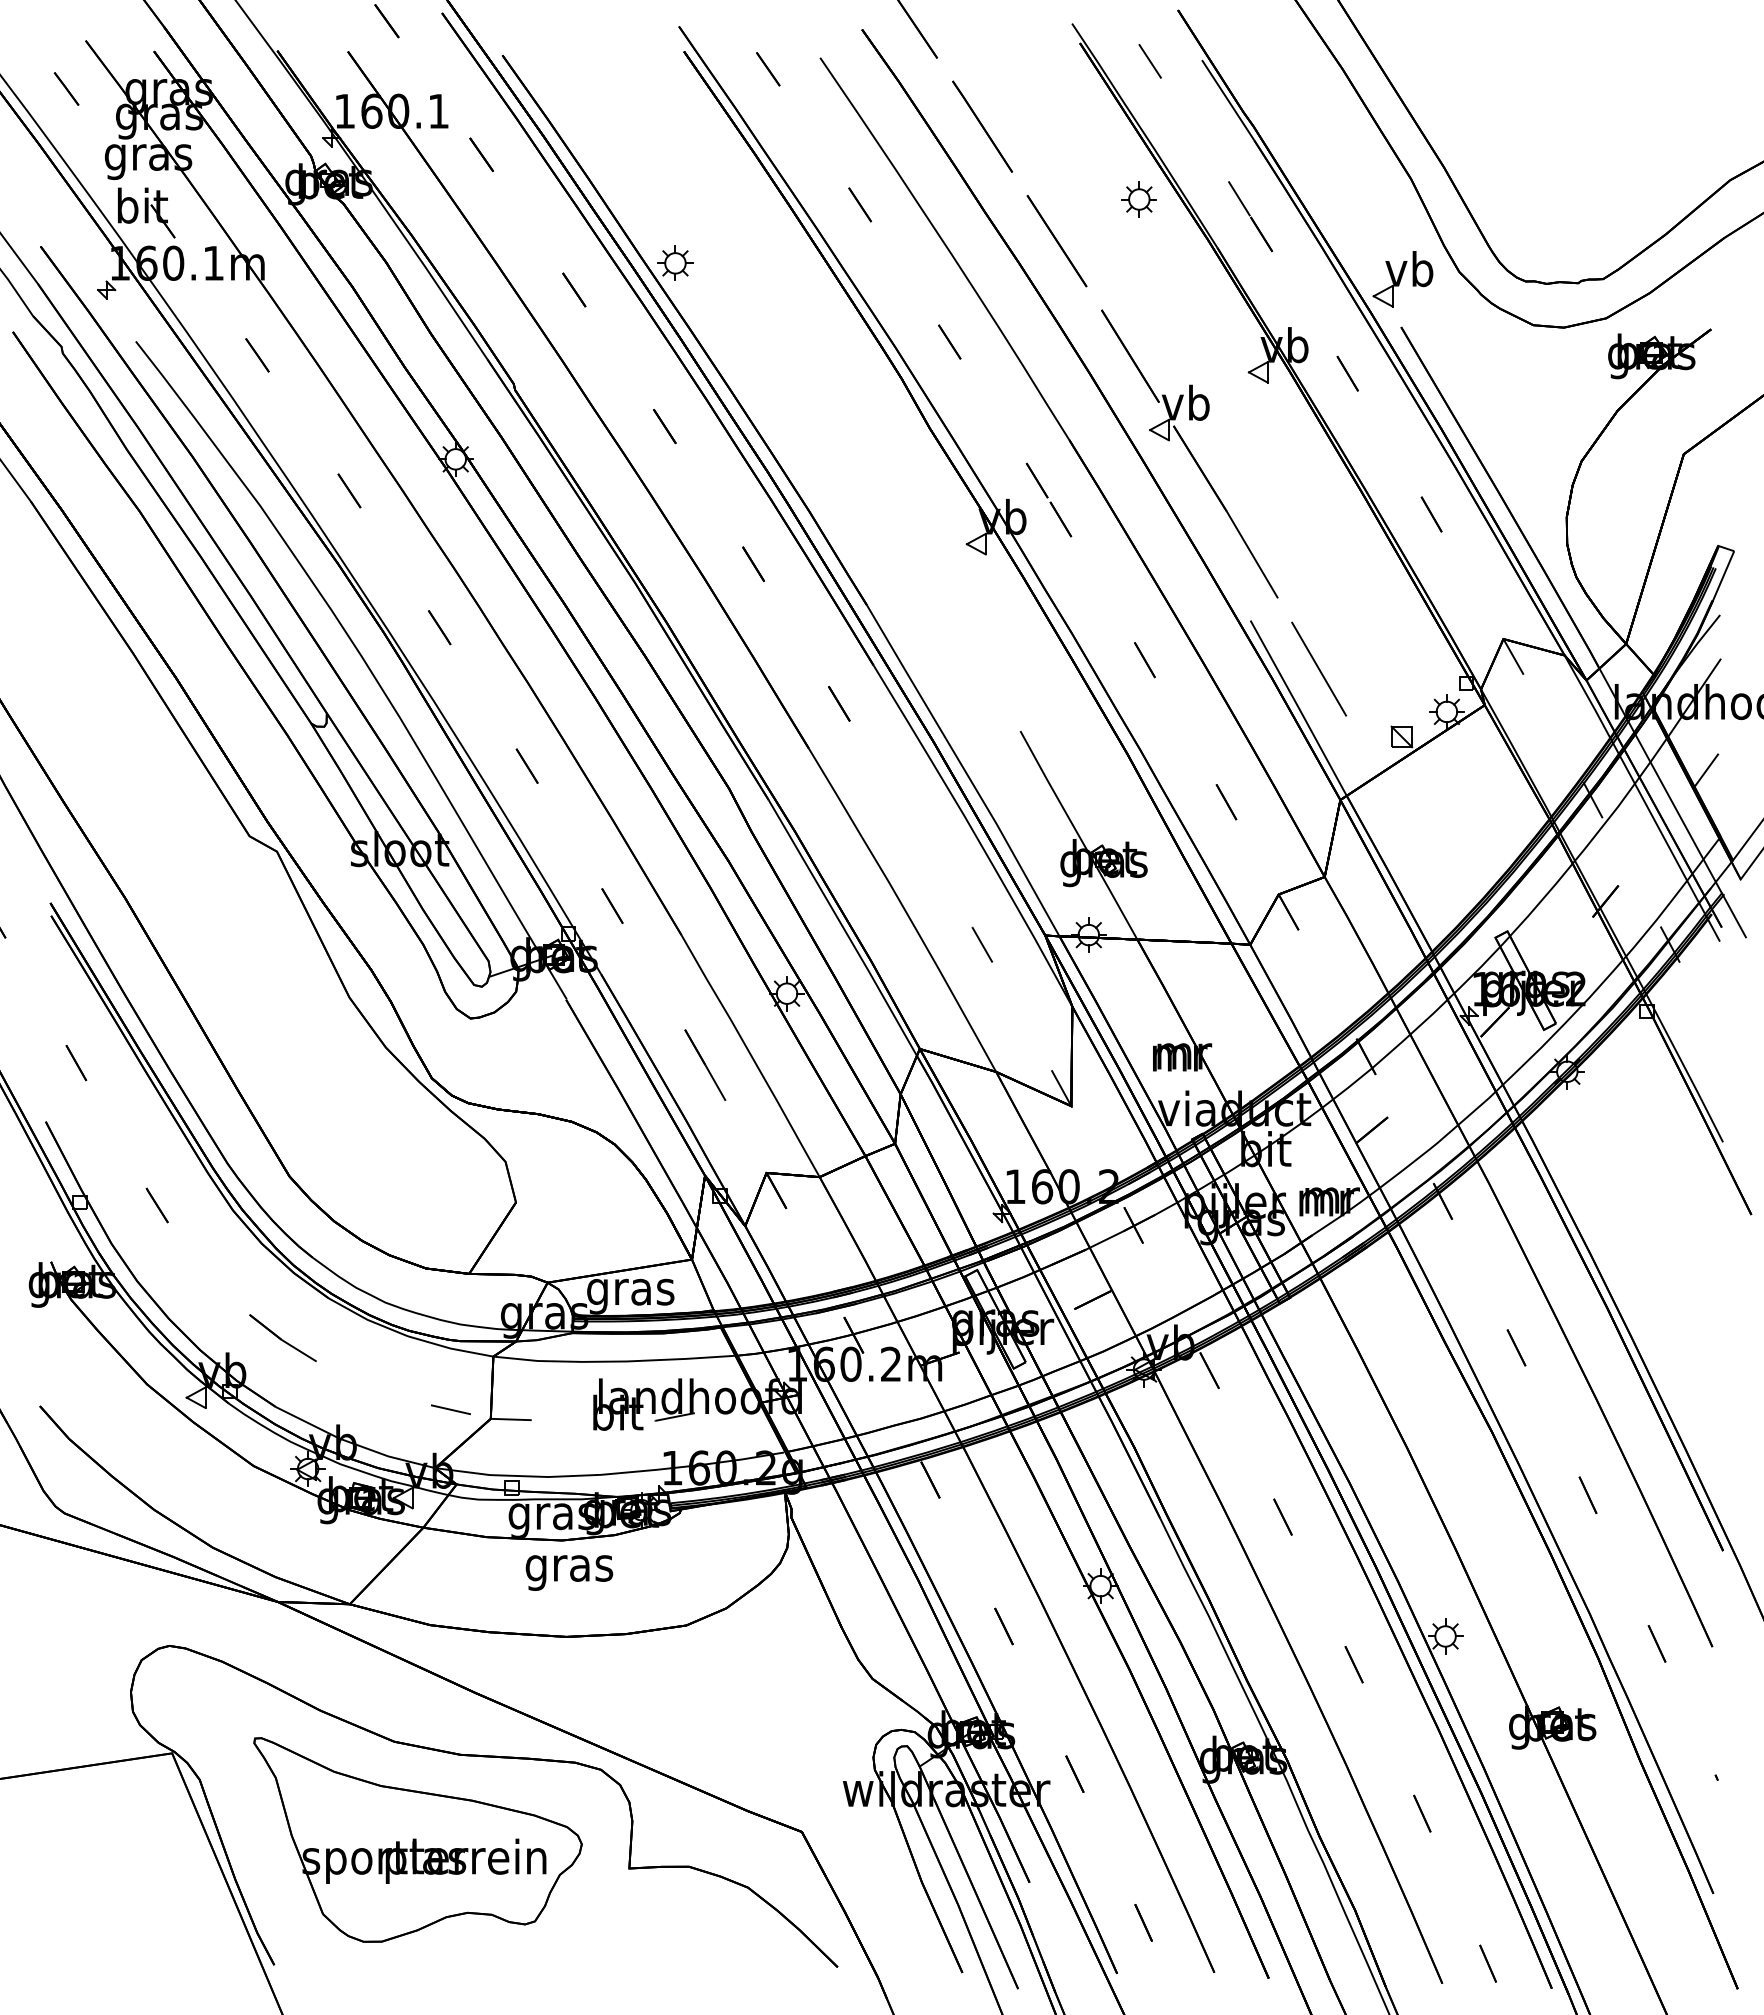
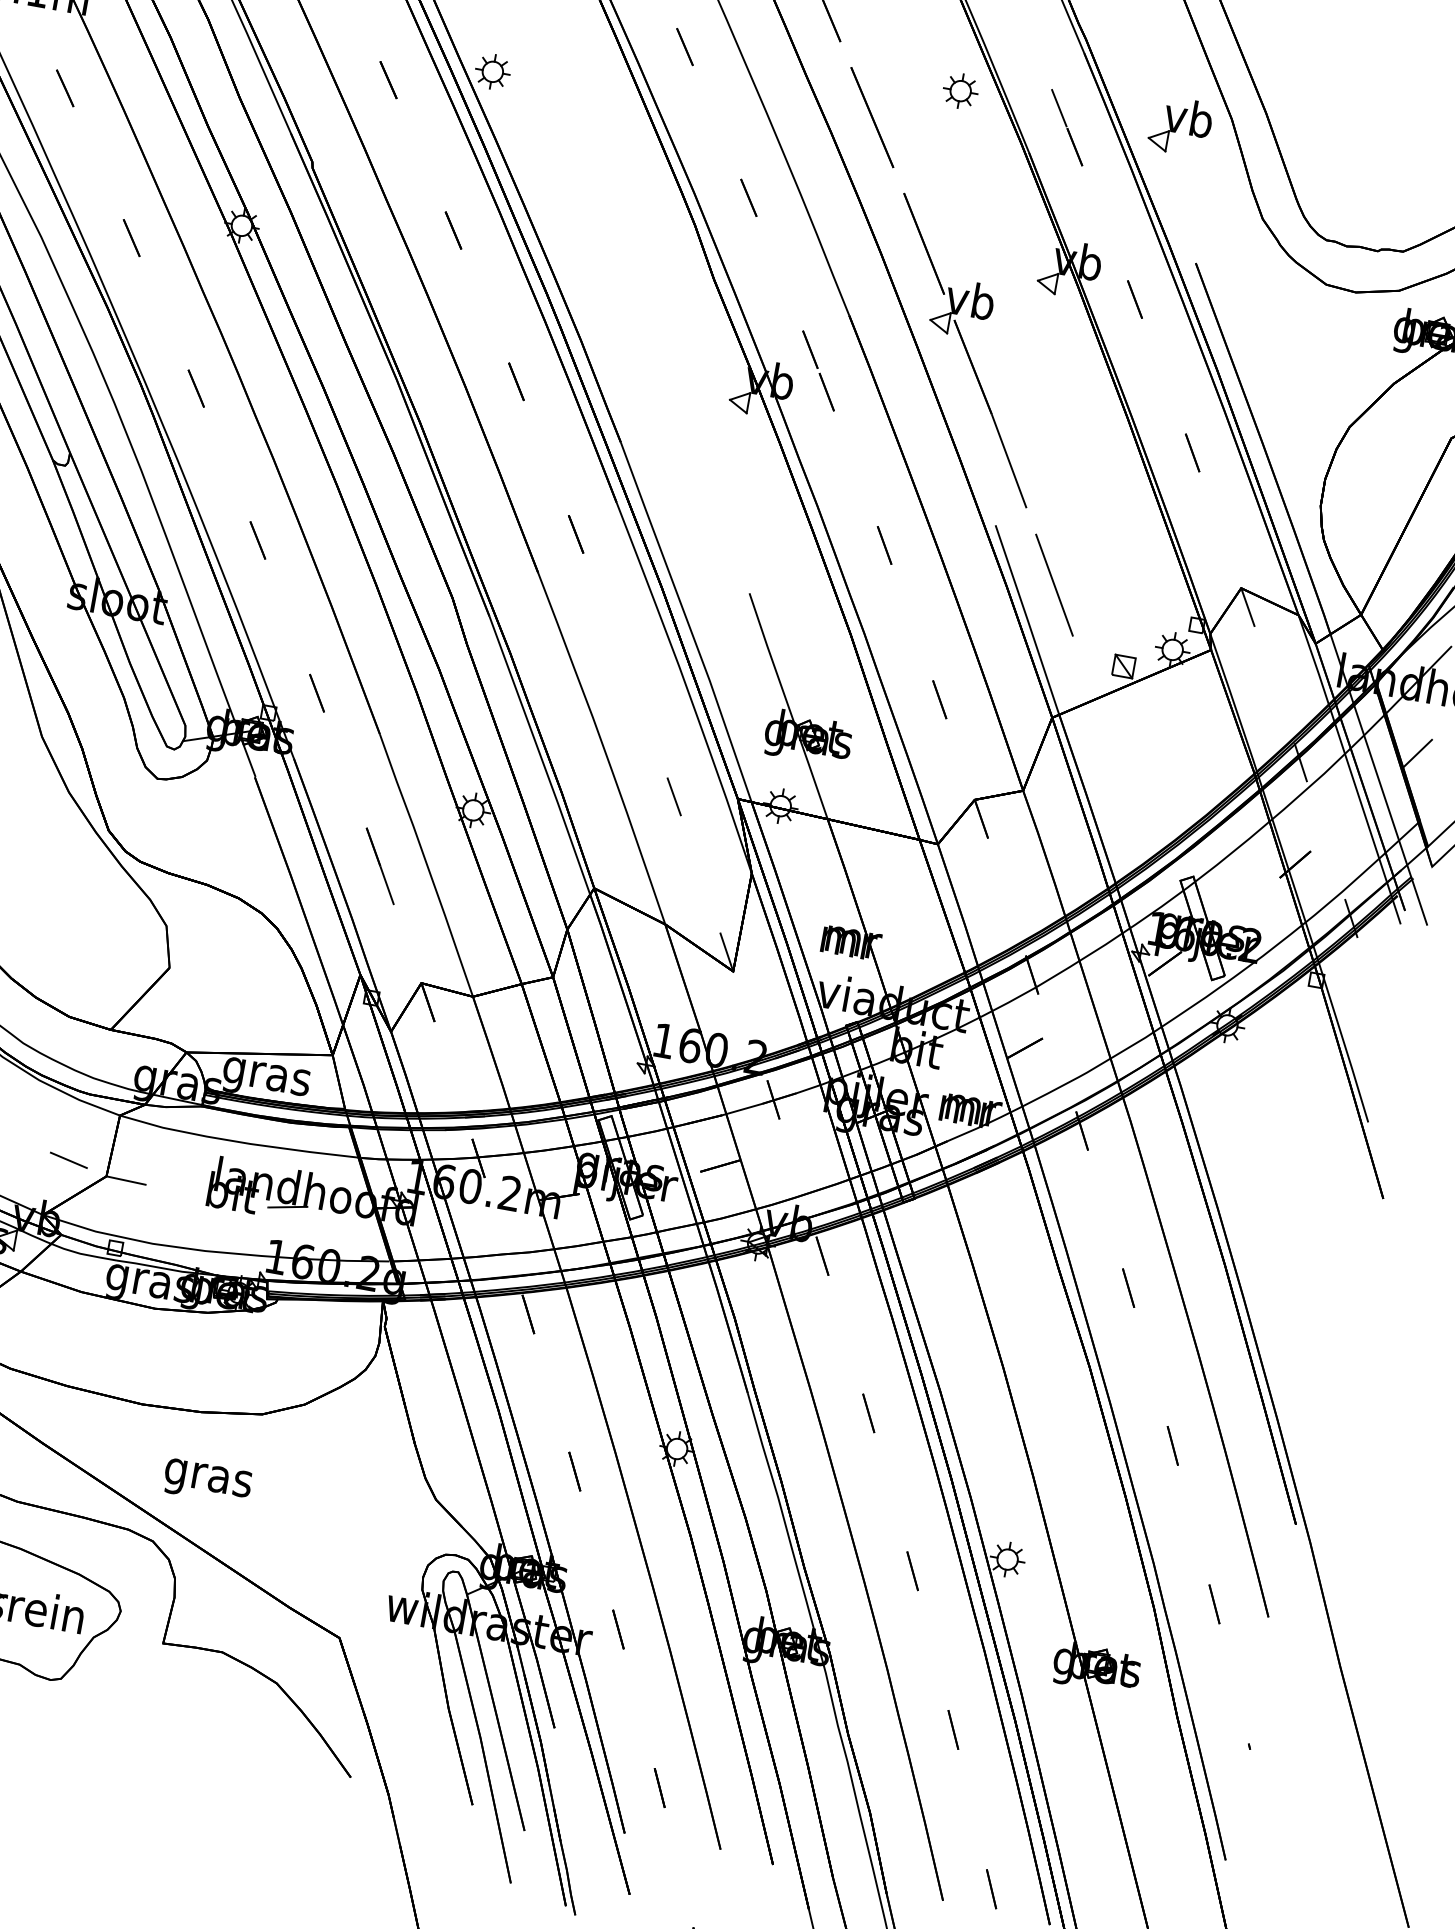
part: (1402, 279) -> (1180, 126), moved
text: (569, 1572) -> (207, 1481), moved

